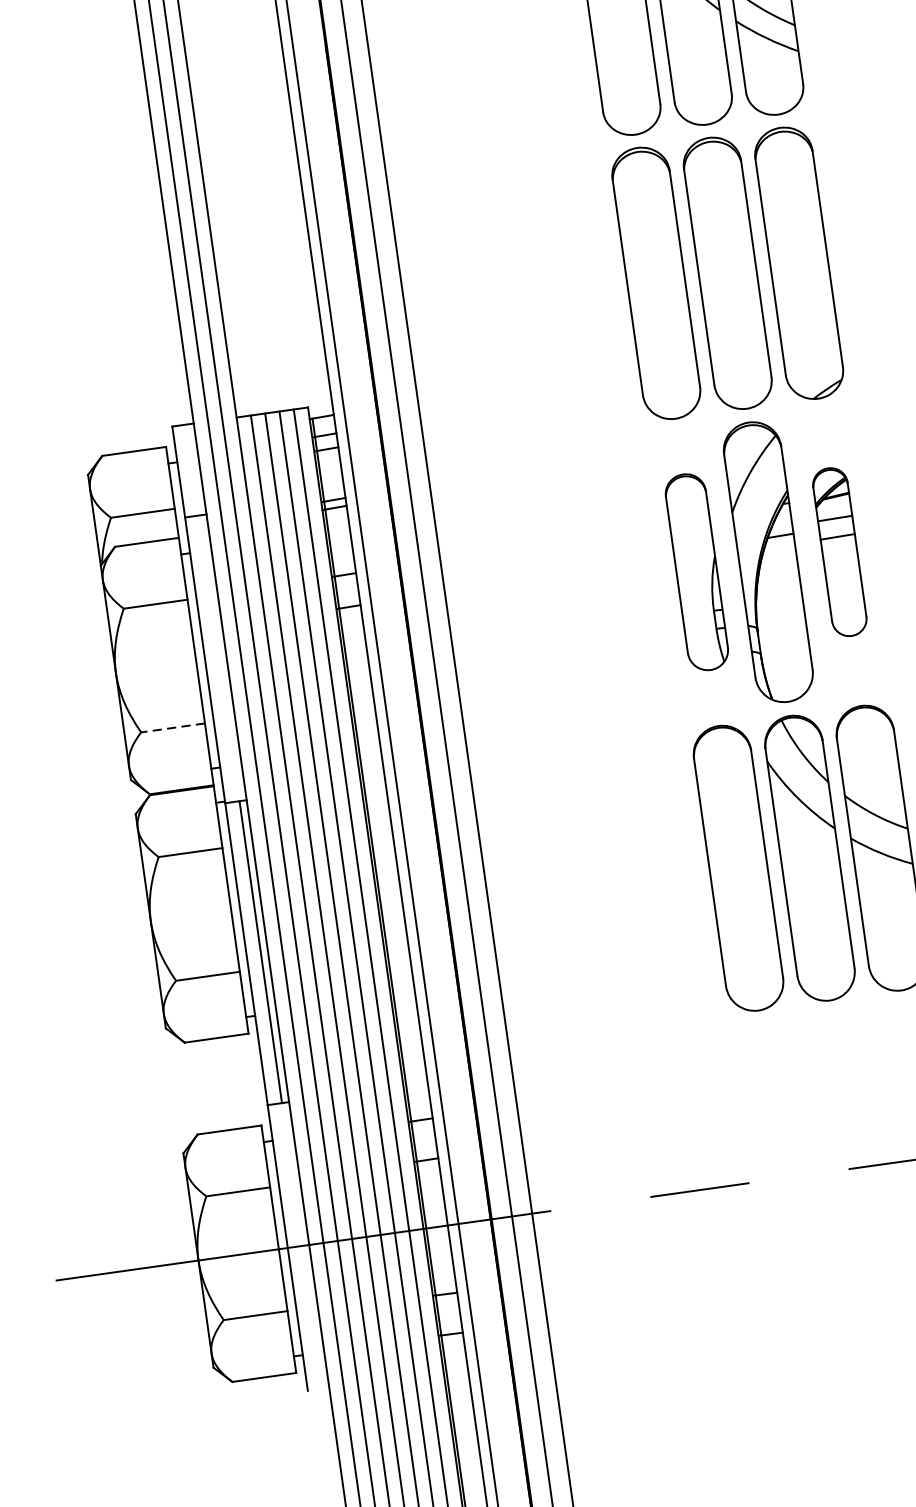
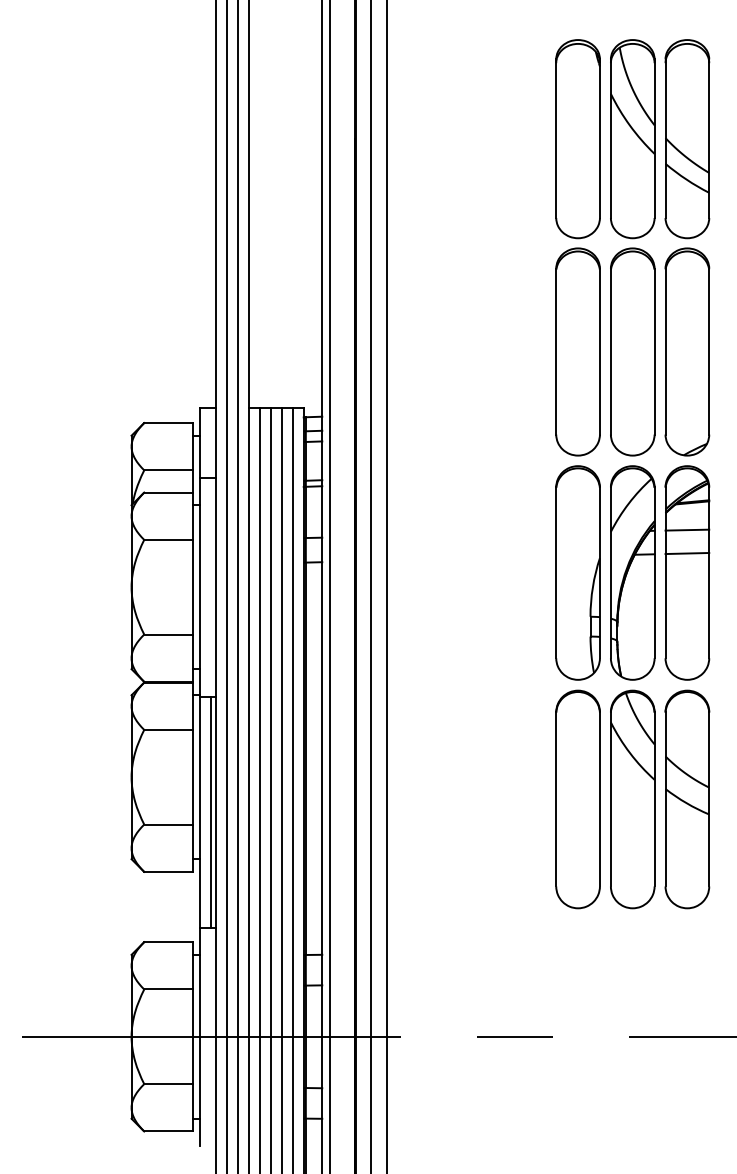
part: (839, 551) -> (687, 572), size x1.67
part: (696, 571) -> (577, 572), size x1.43
line: (172, 727) -> (168, 634), dashed -> solid

